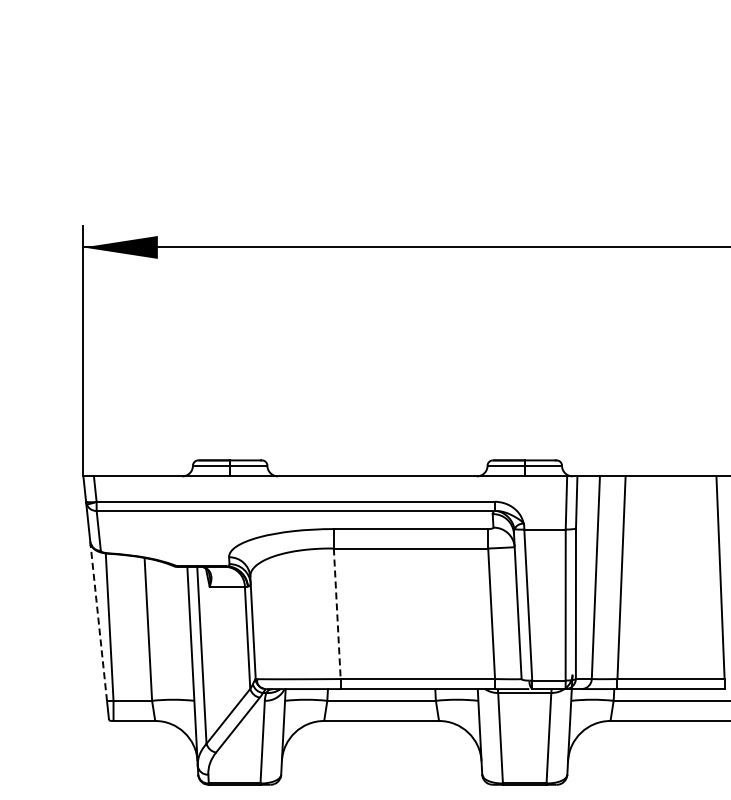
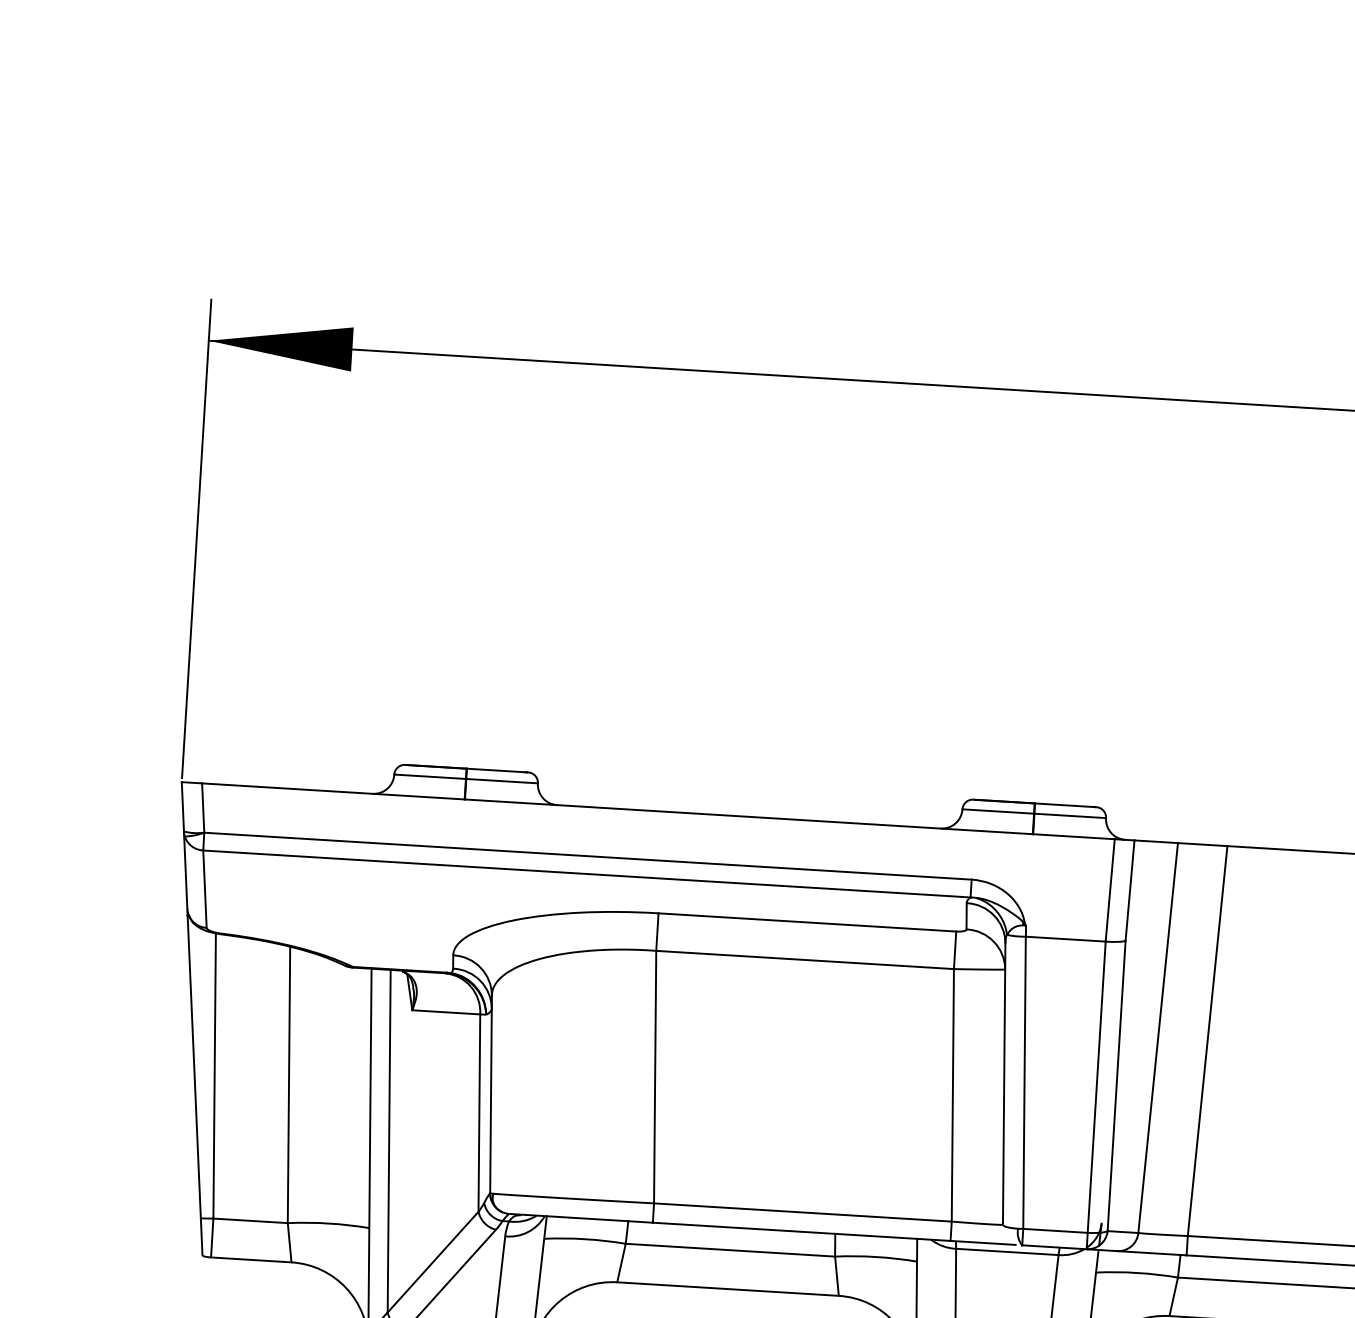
line: (337, 614) -> (655, 1078), dashed -> solid
line: (98, 622) -> (193, 1065), dashed -> solid

